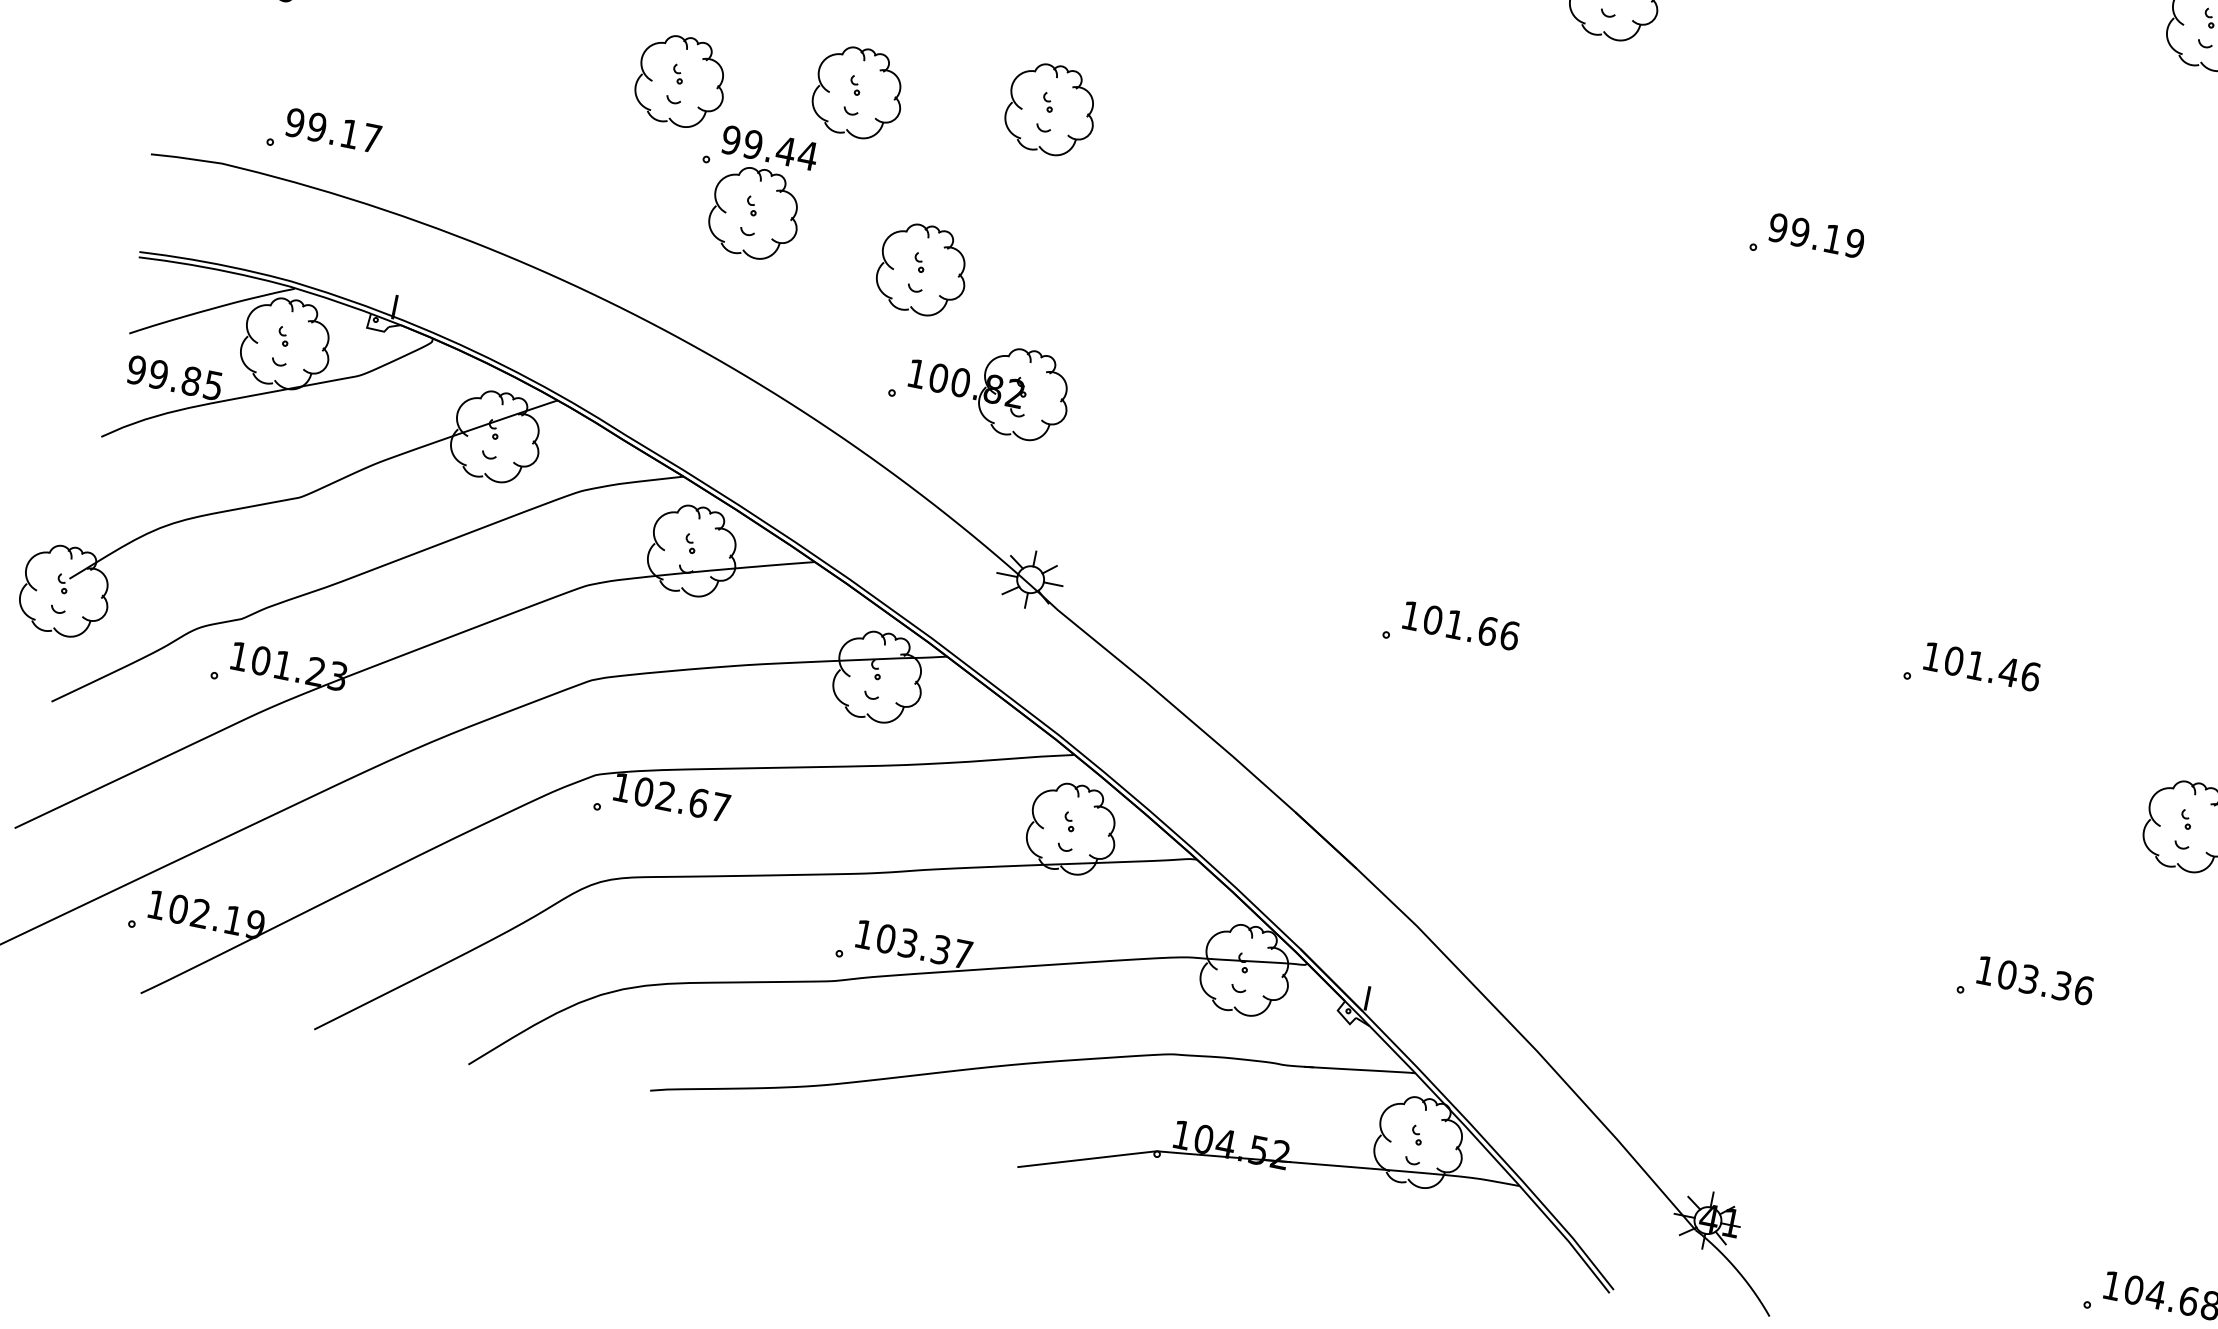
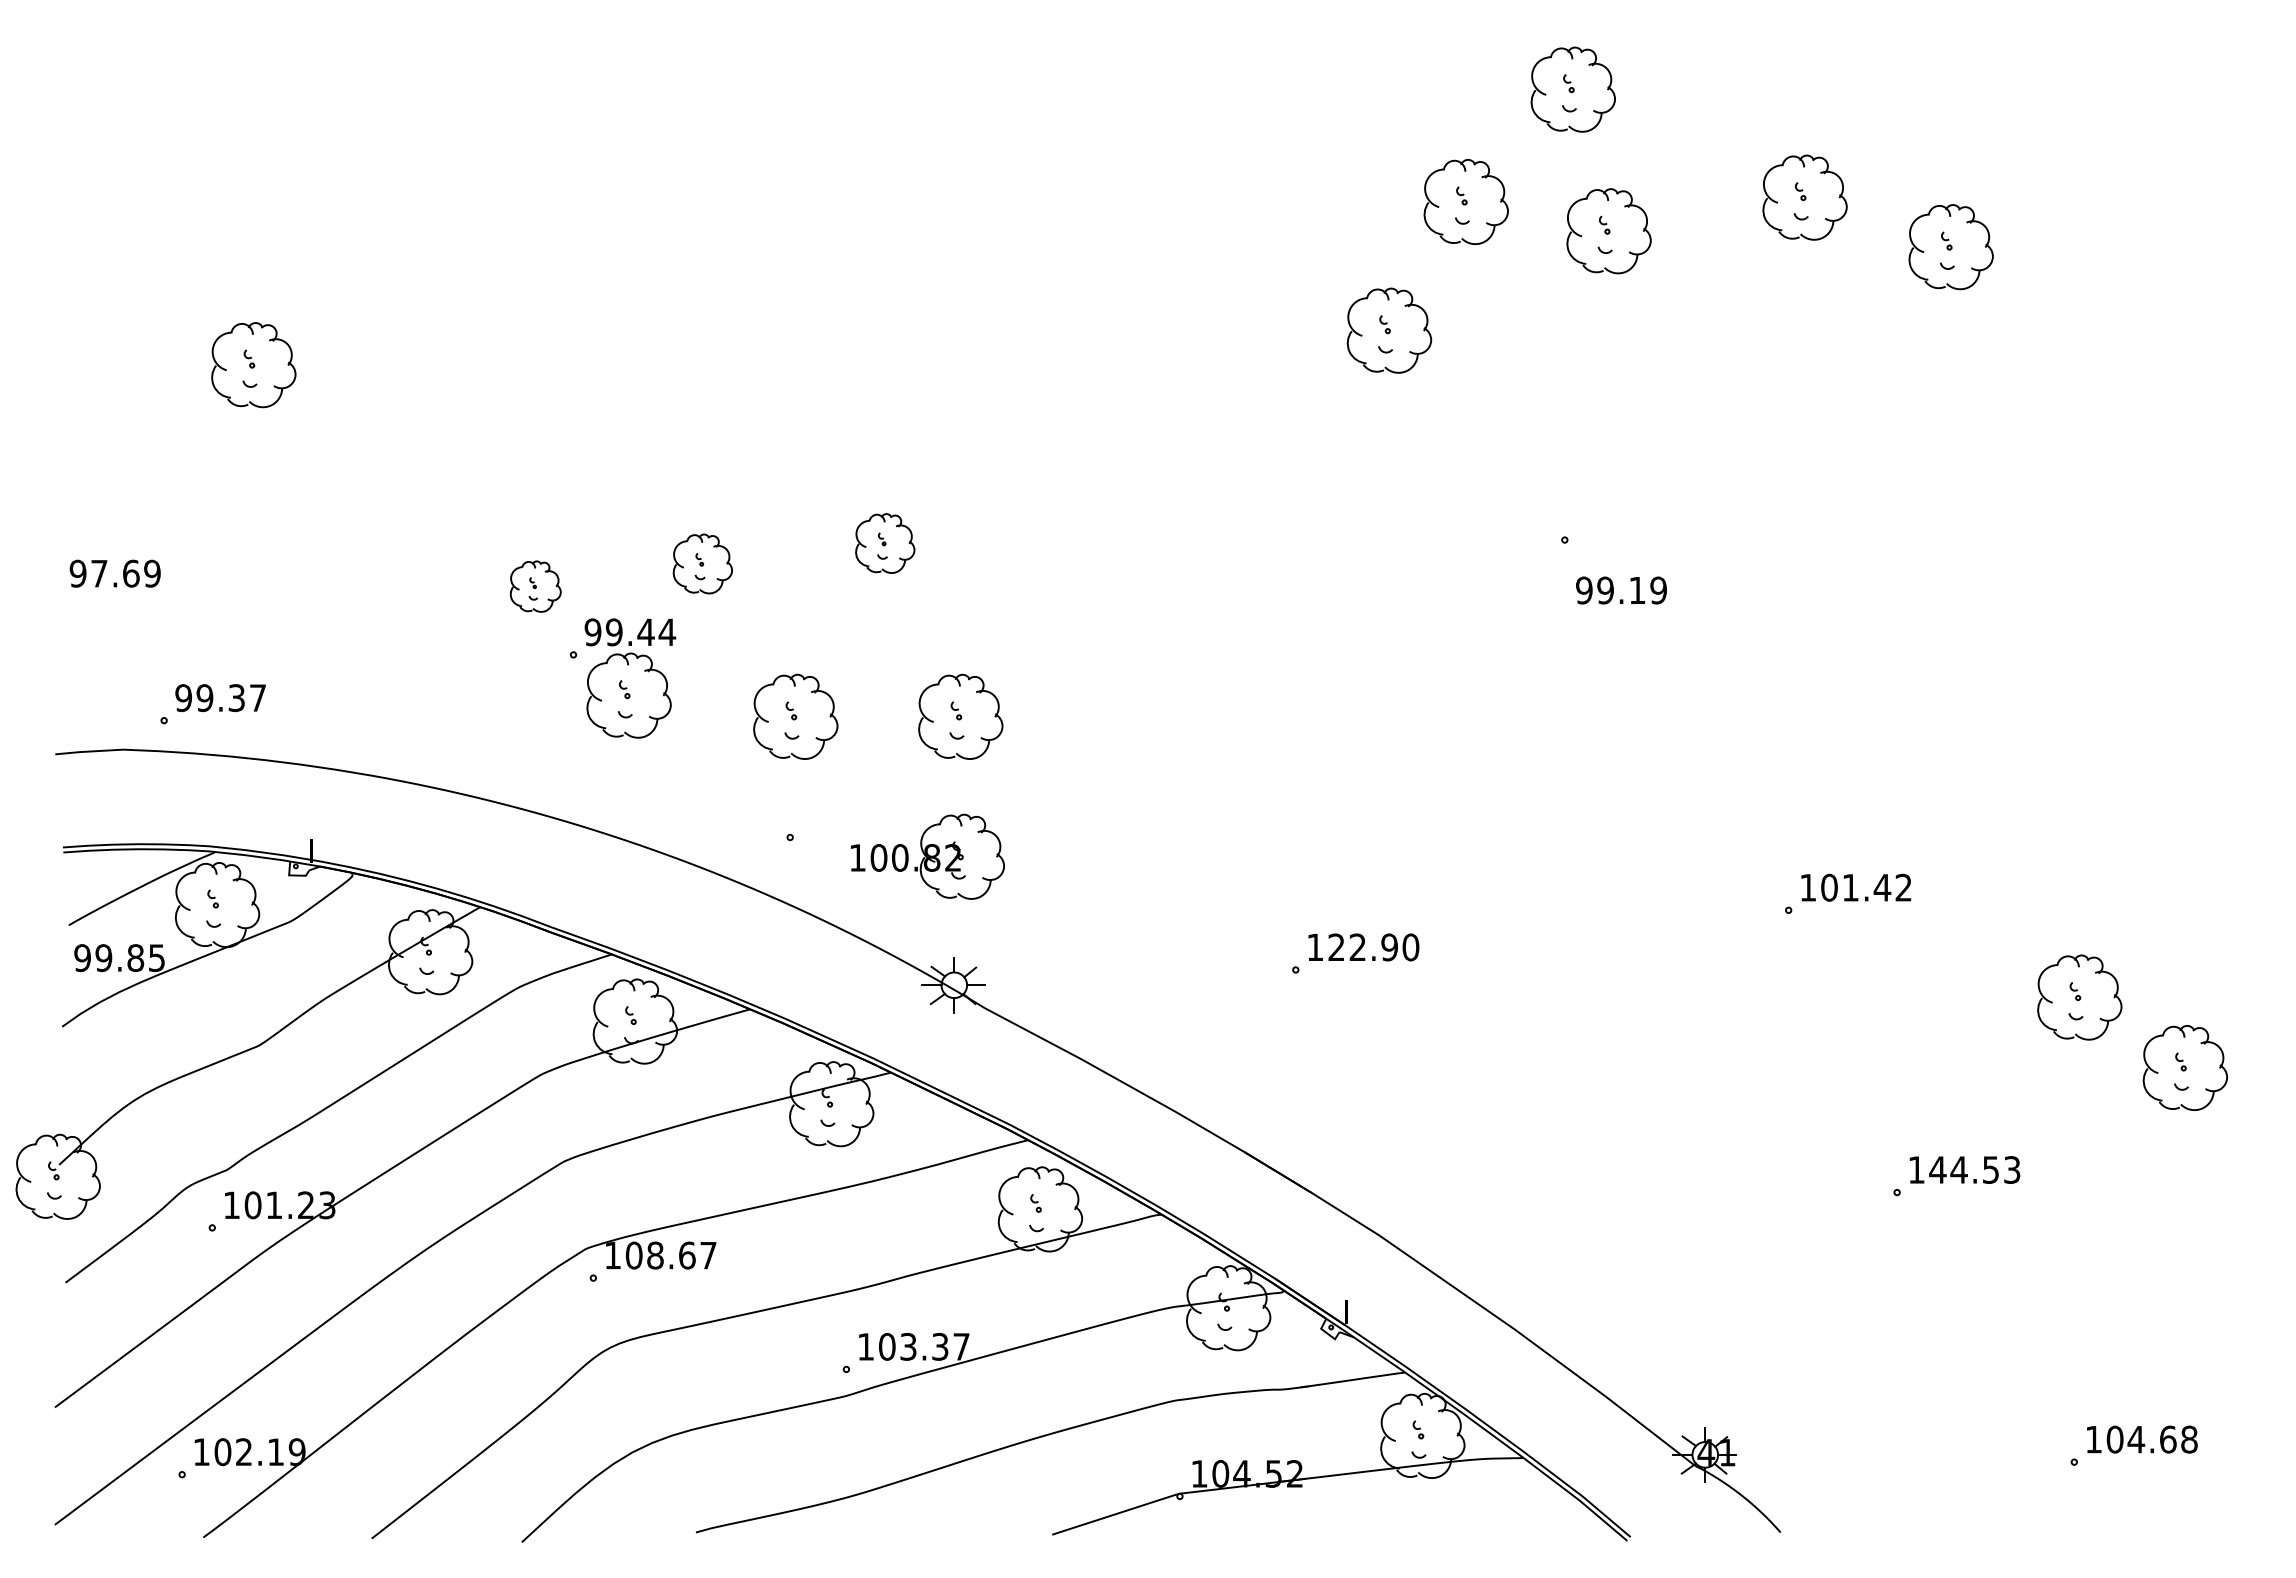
part: (681, 81) -> (535, 586), size x0.6
part: (858, 92) -> (702, 563), size x0.7
part: (1050, 109) -> (884, 543), size x0.7
text: (349, 134) -> (236, 698), 99.17 -> 99.37
text: (1816, 235) -> (1621, 590), moved
part: (1092, 303) -> (960, 716), added
part: (989, 386) -> (927, 856), moved
text: (1471, 627) -> (1373, 947), 101.66 -> 122.90
text: (2030, 676) -> (1903, 887), 101.46 -> 101.42
text: (666, 796) -> (655, 1255), 102.67 -> 108.67
text: (2045, 982) -> (1974, 1169), 103.36 -> 144.53

